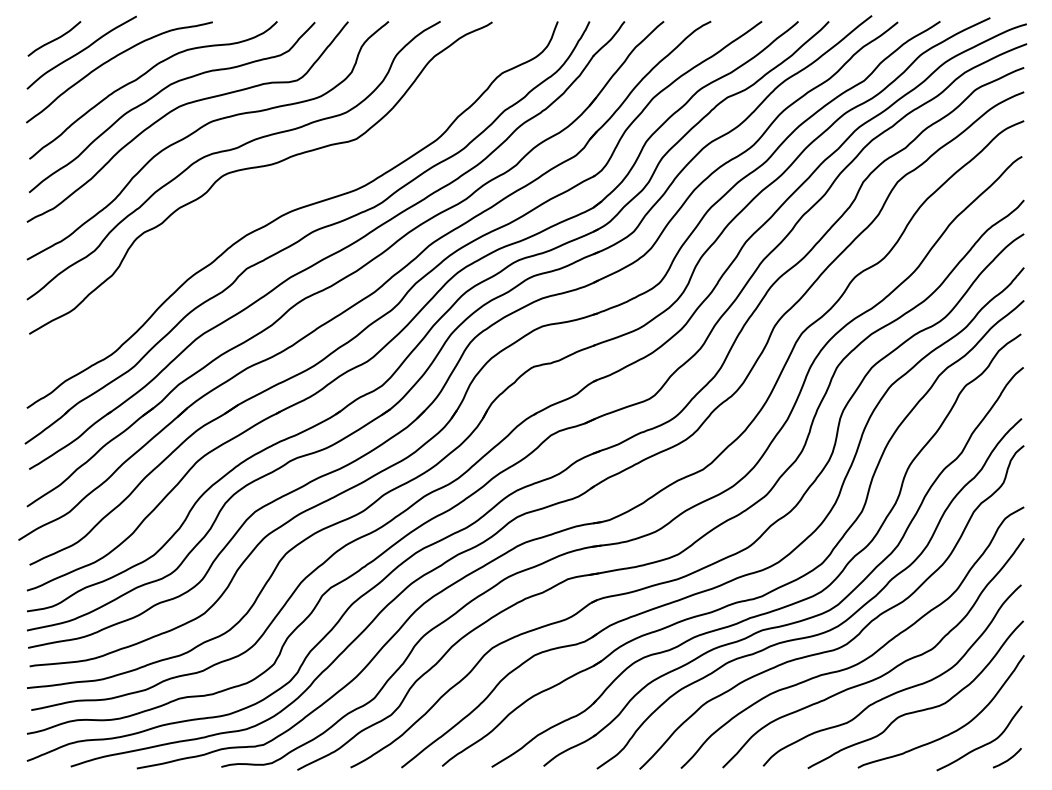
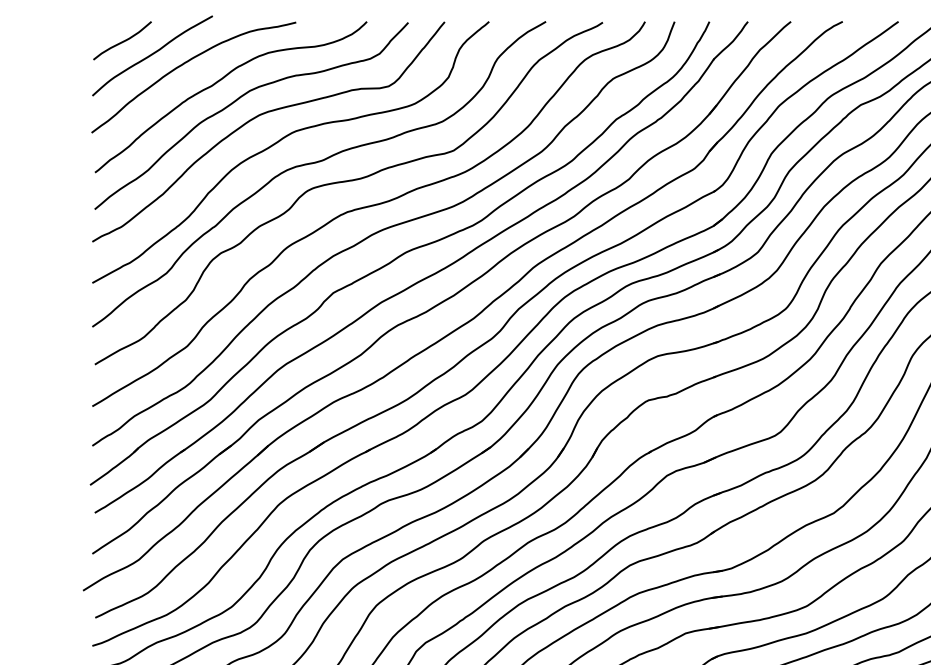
curve: (277, 191) -> (367, 208), added

